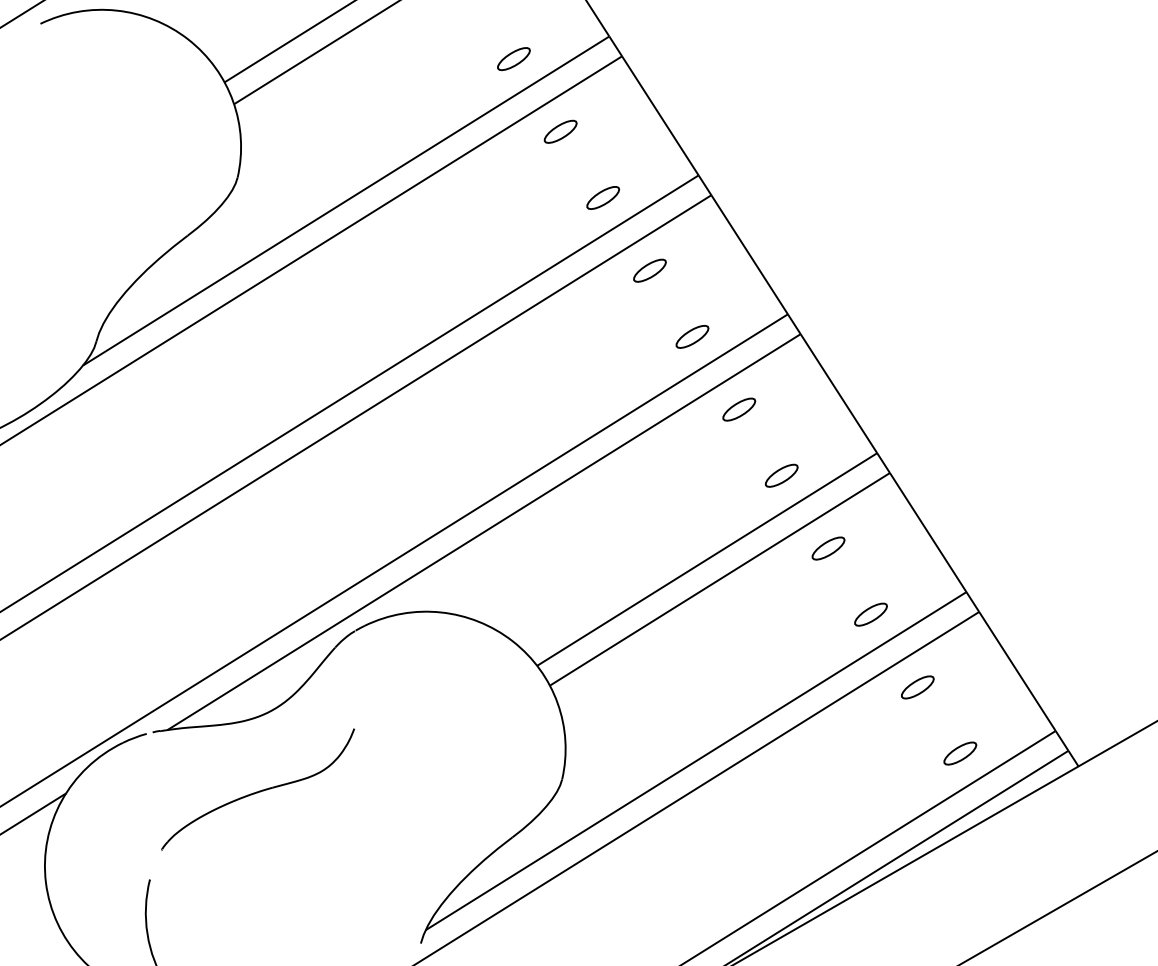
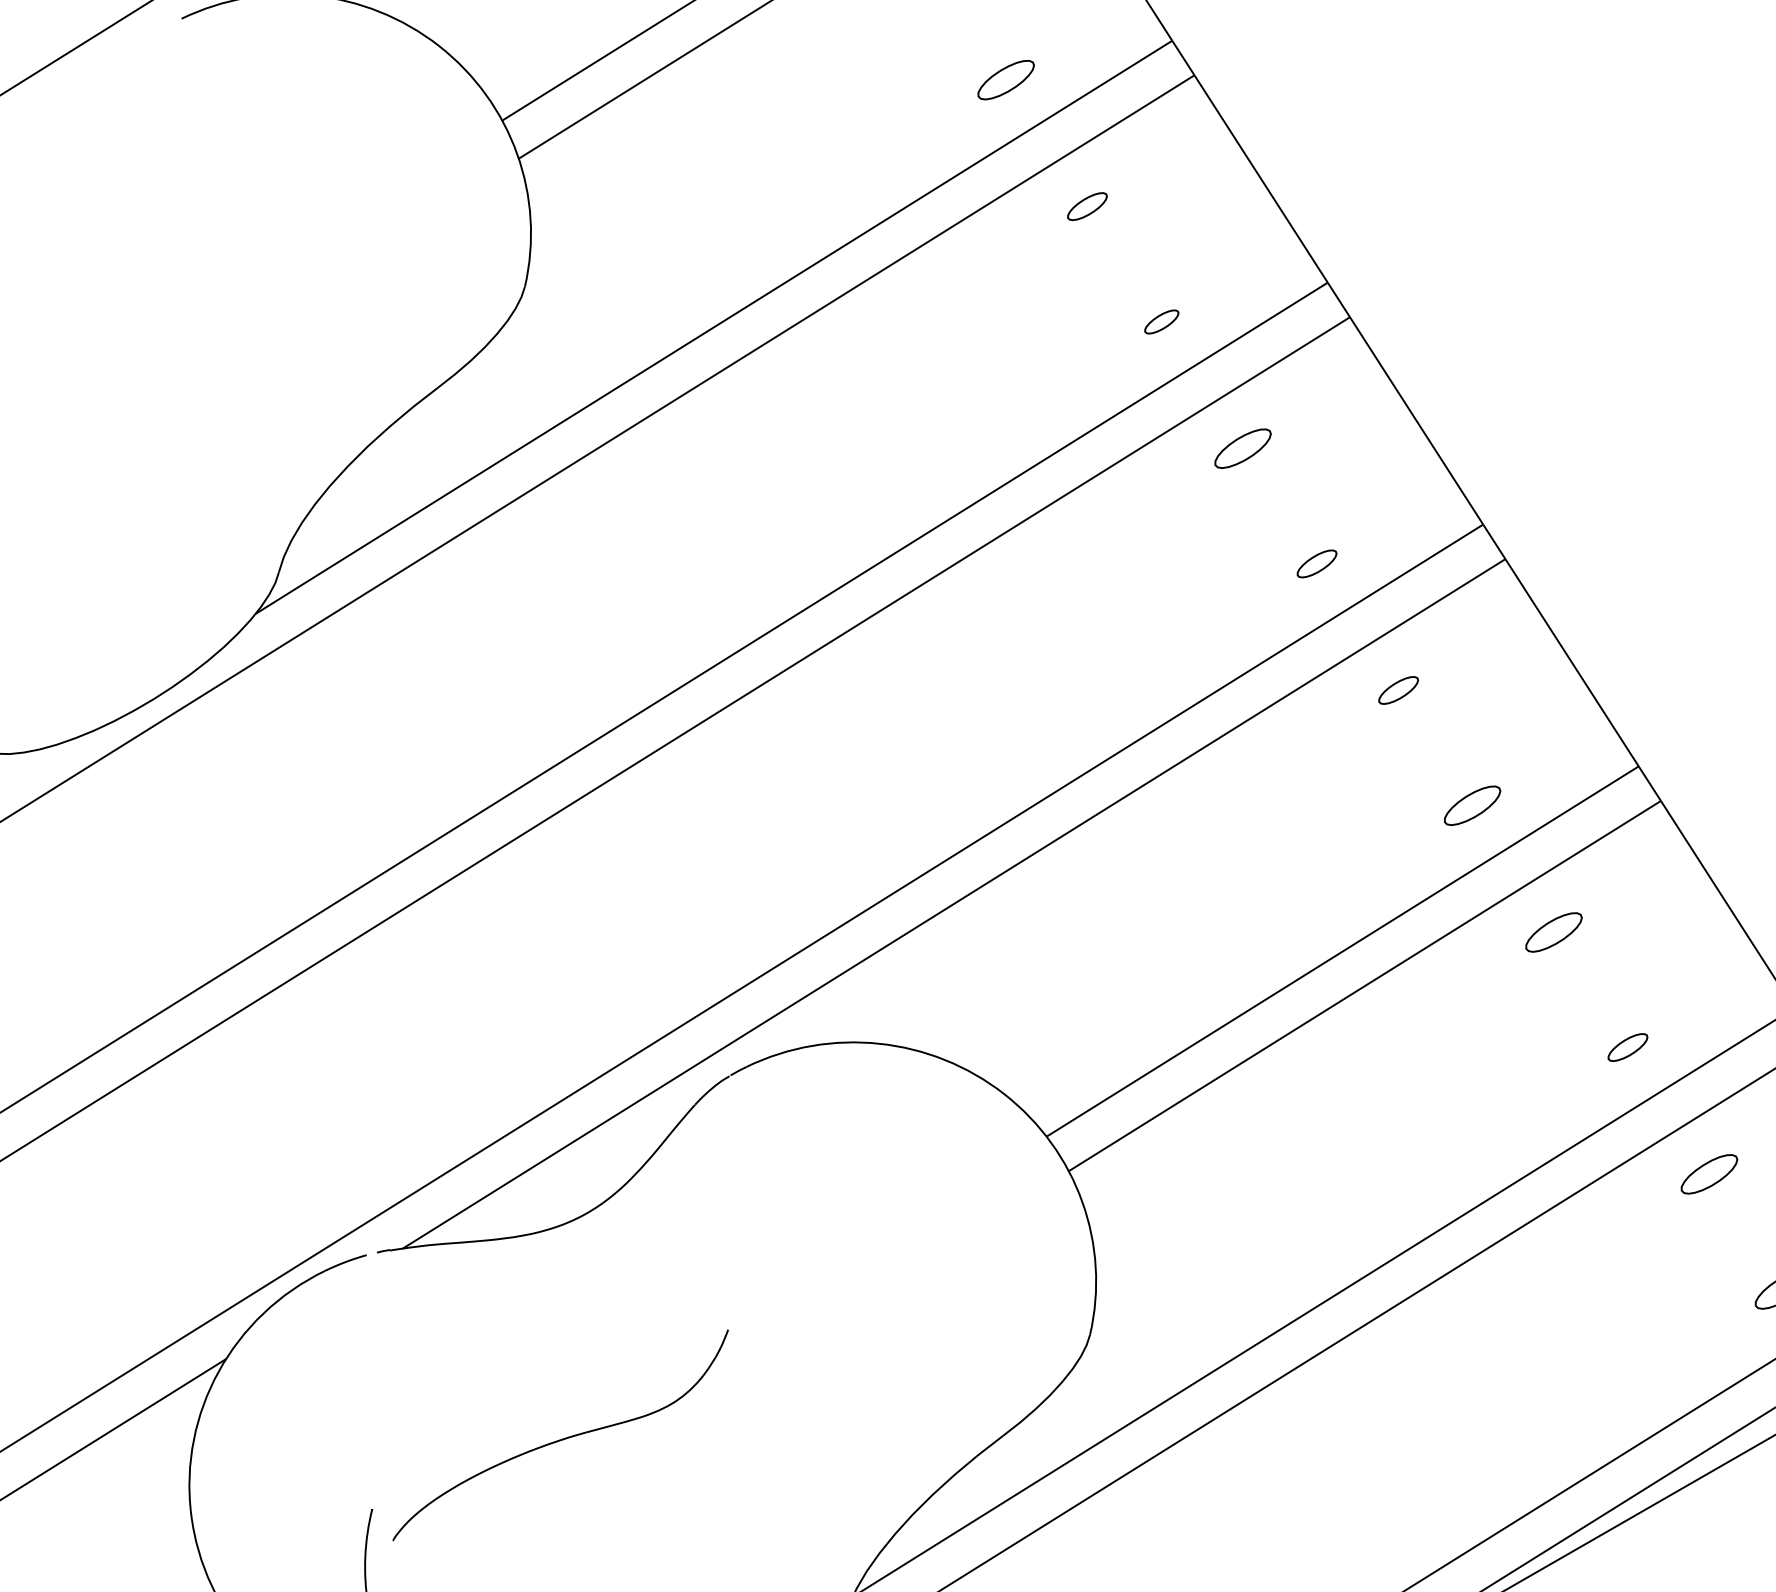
part: (560, 131) -> (1087, 206), size x0.7
part: (603, 197) -> (1162, 321), size x0.6
part: (692, 336) -> (1317, 563), size x0.7
part: (739, 409) -> (1398, 690), size x0.7
part: (870, 614) -> (1627, 1047), size x0.7
part: (257, 789) -> (559, 1435), moved

